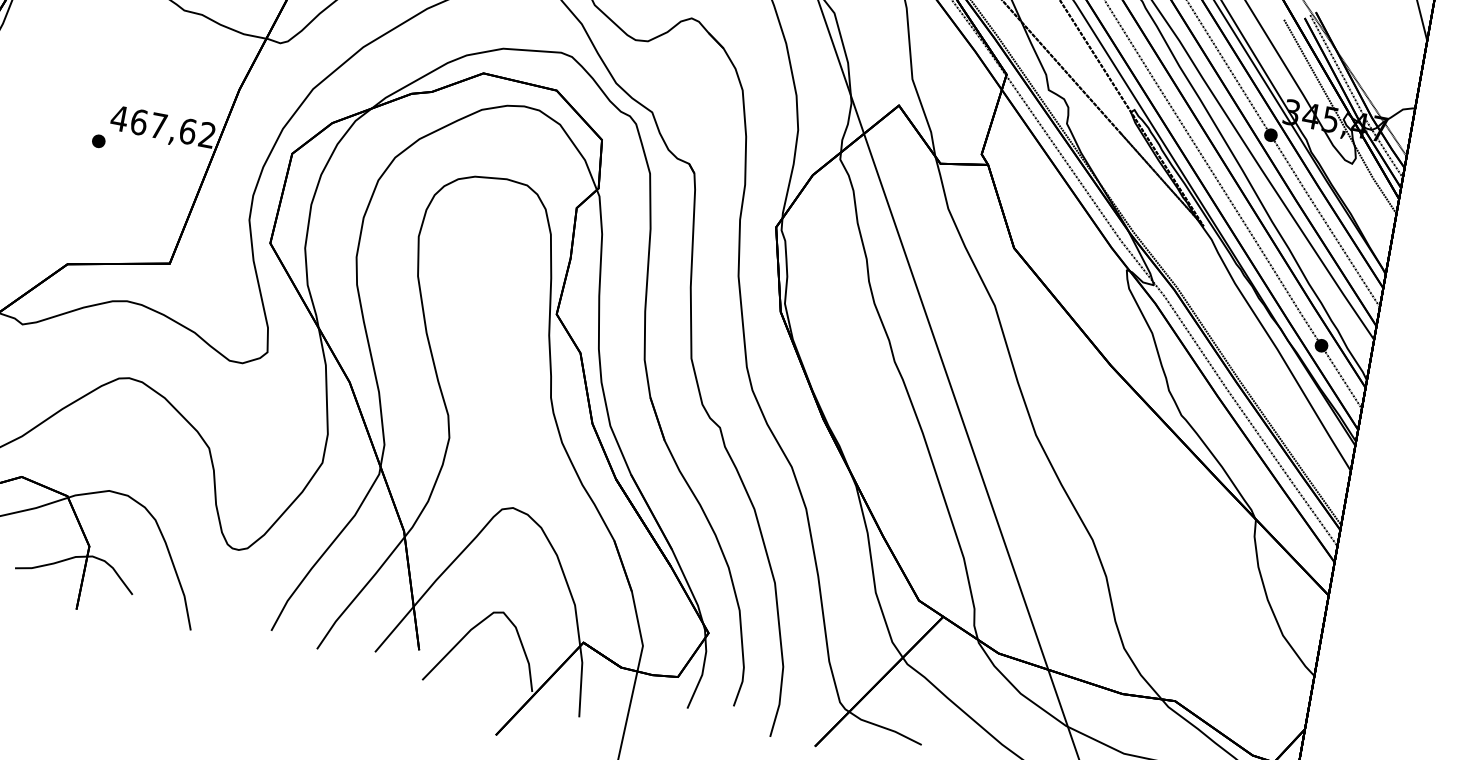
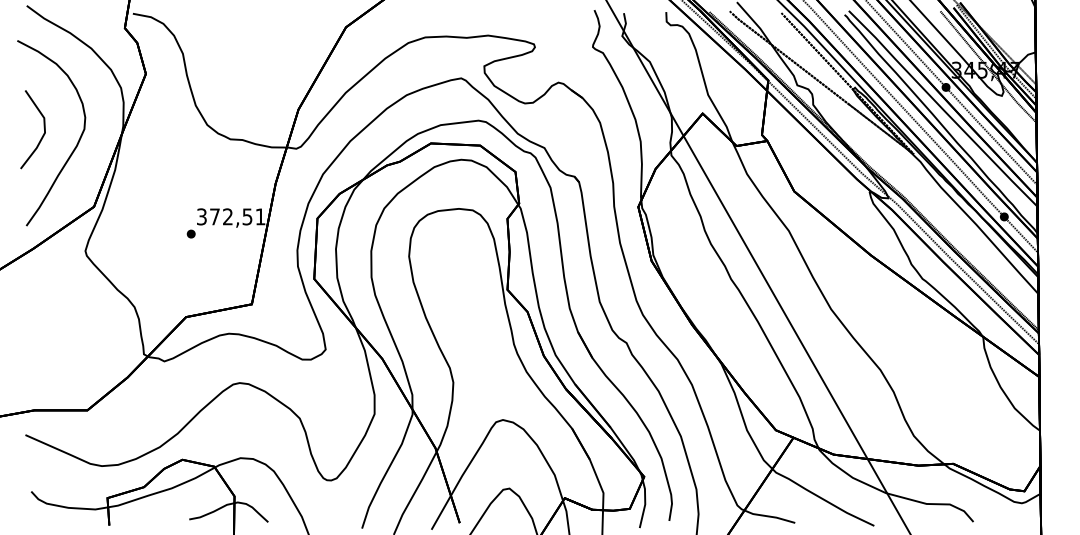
text: (162, 126) -> (230, 216), 467,62 -> 372,51

